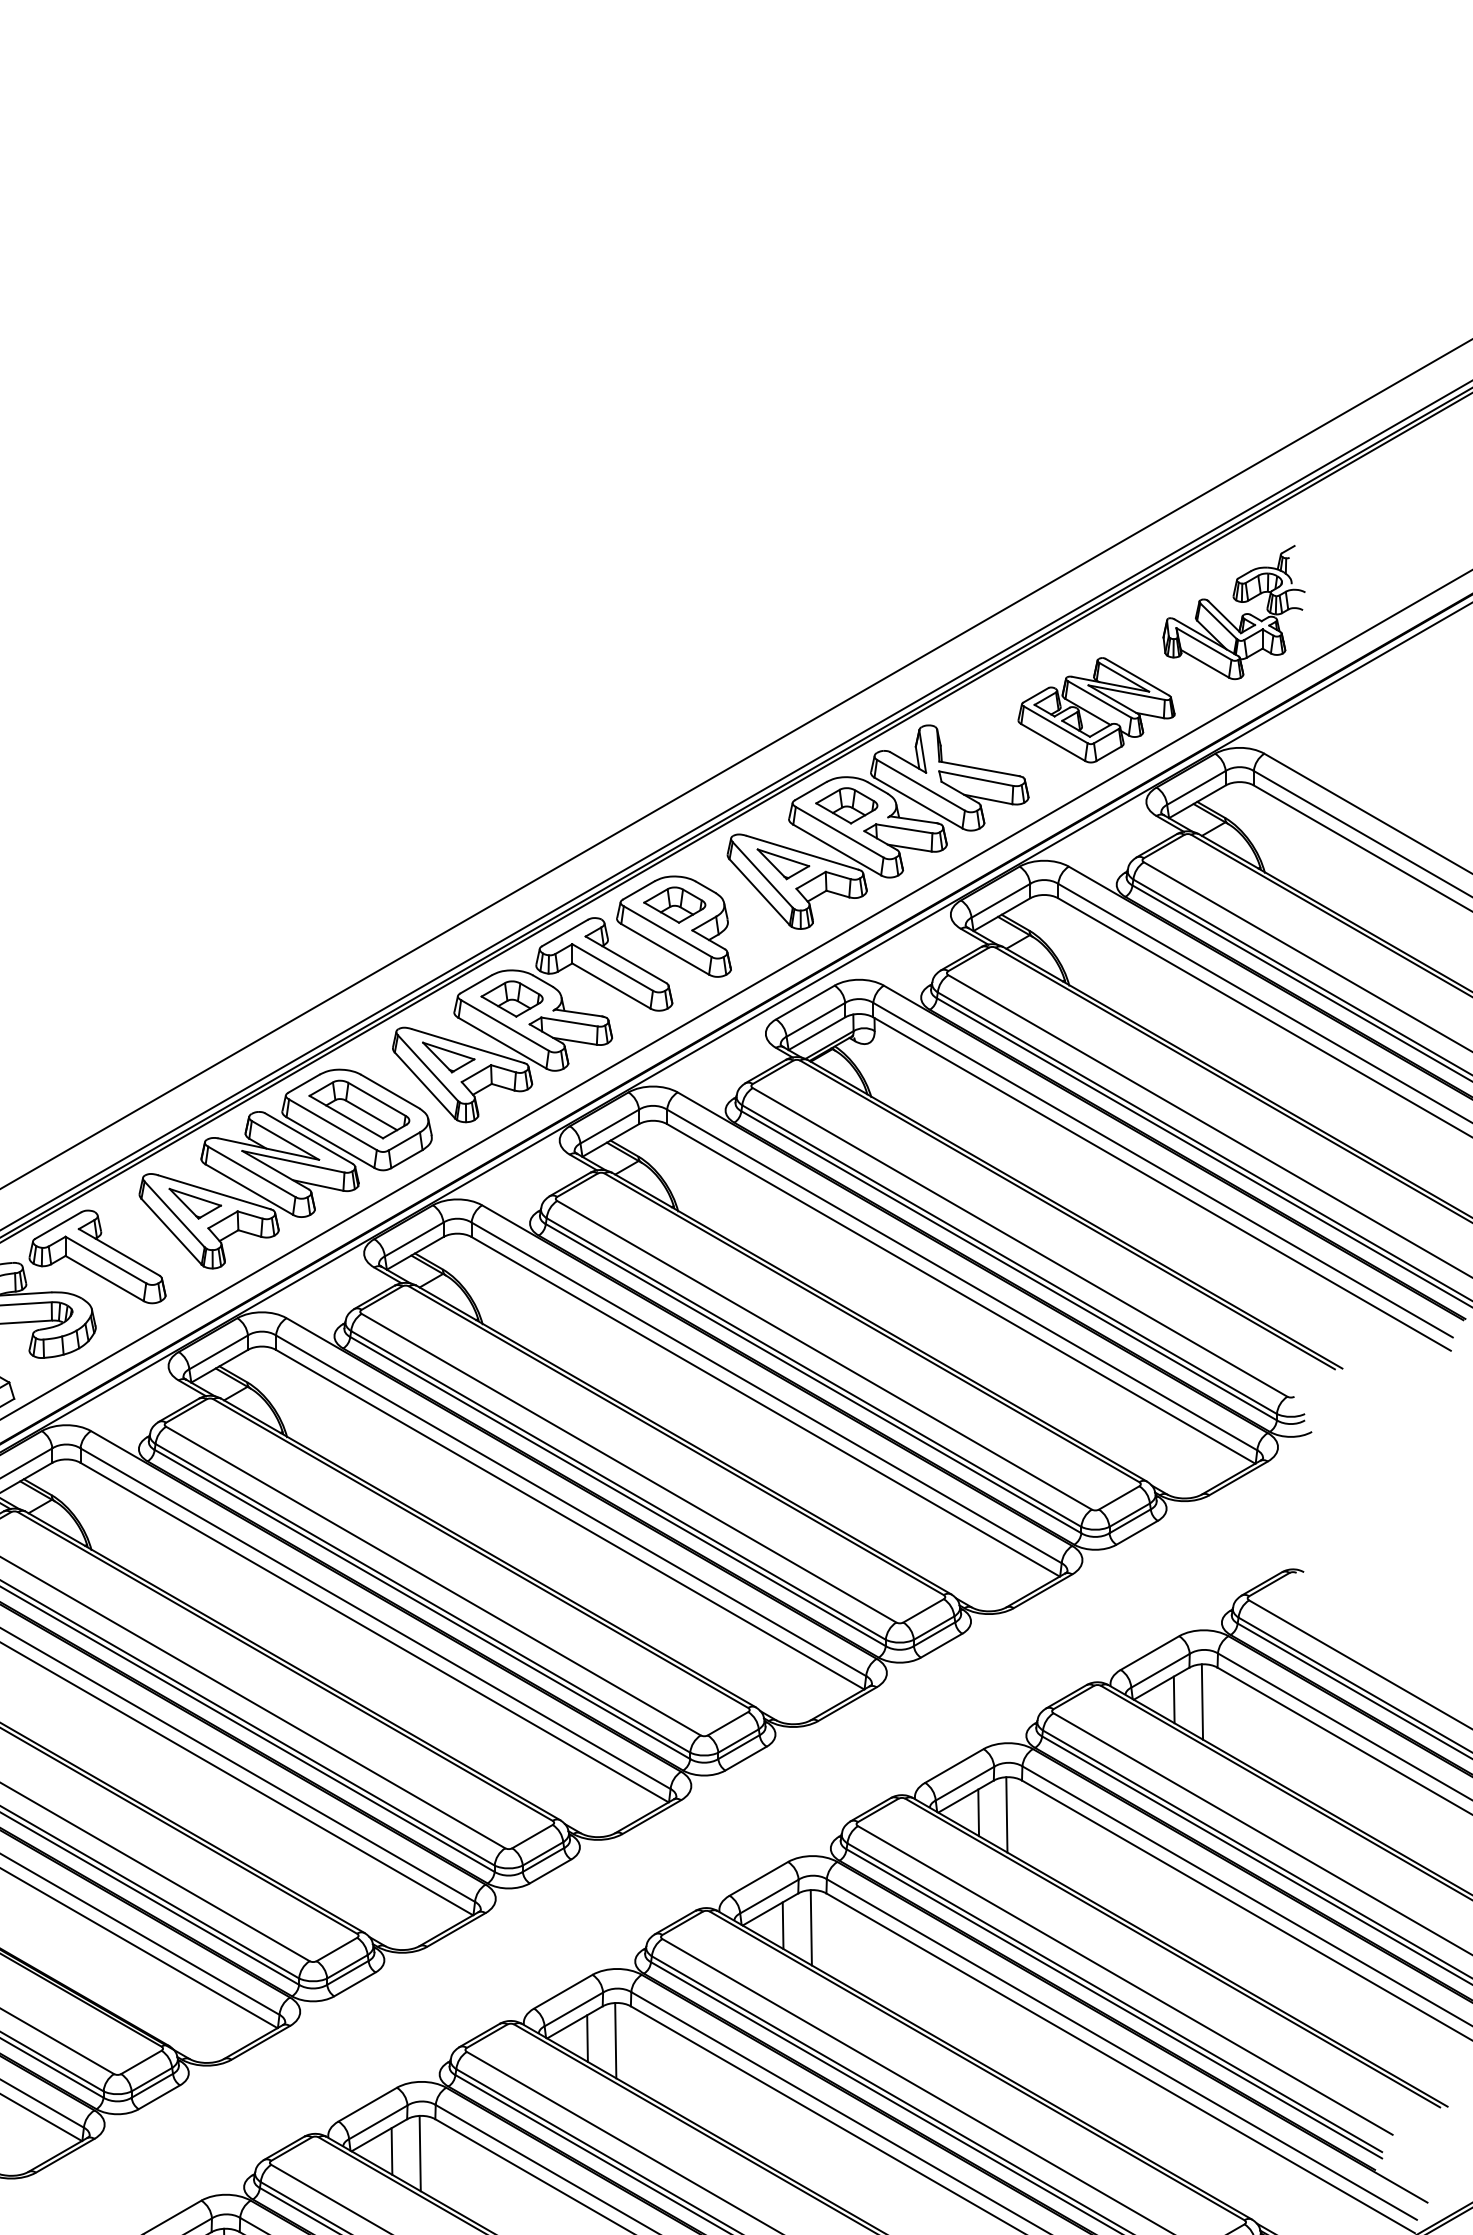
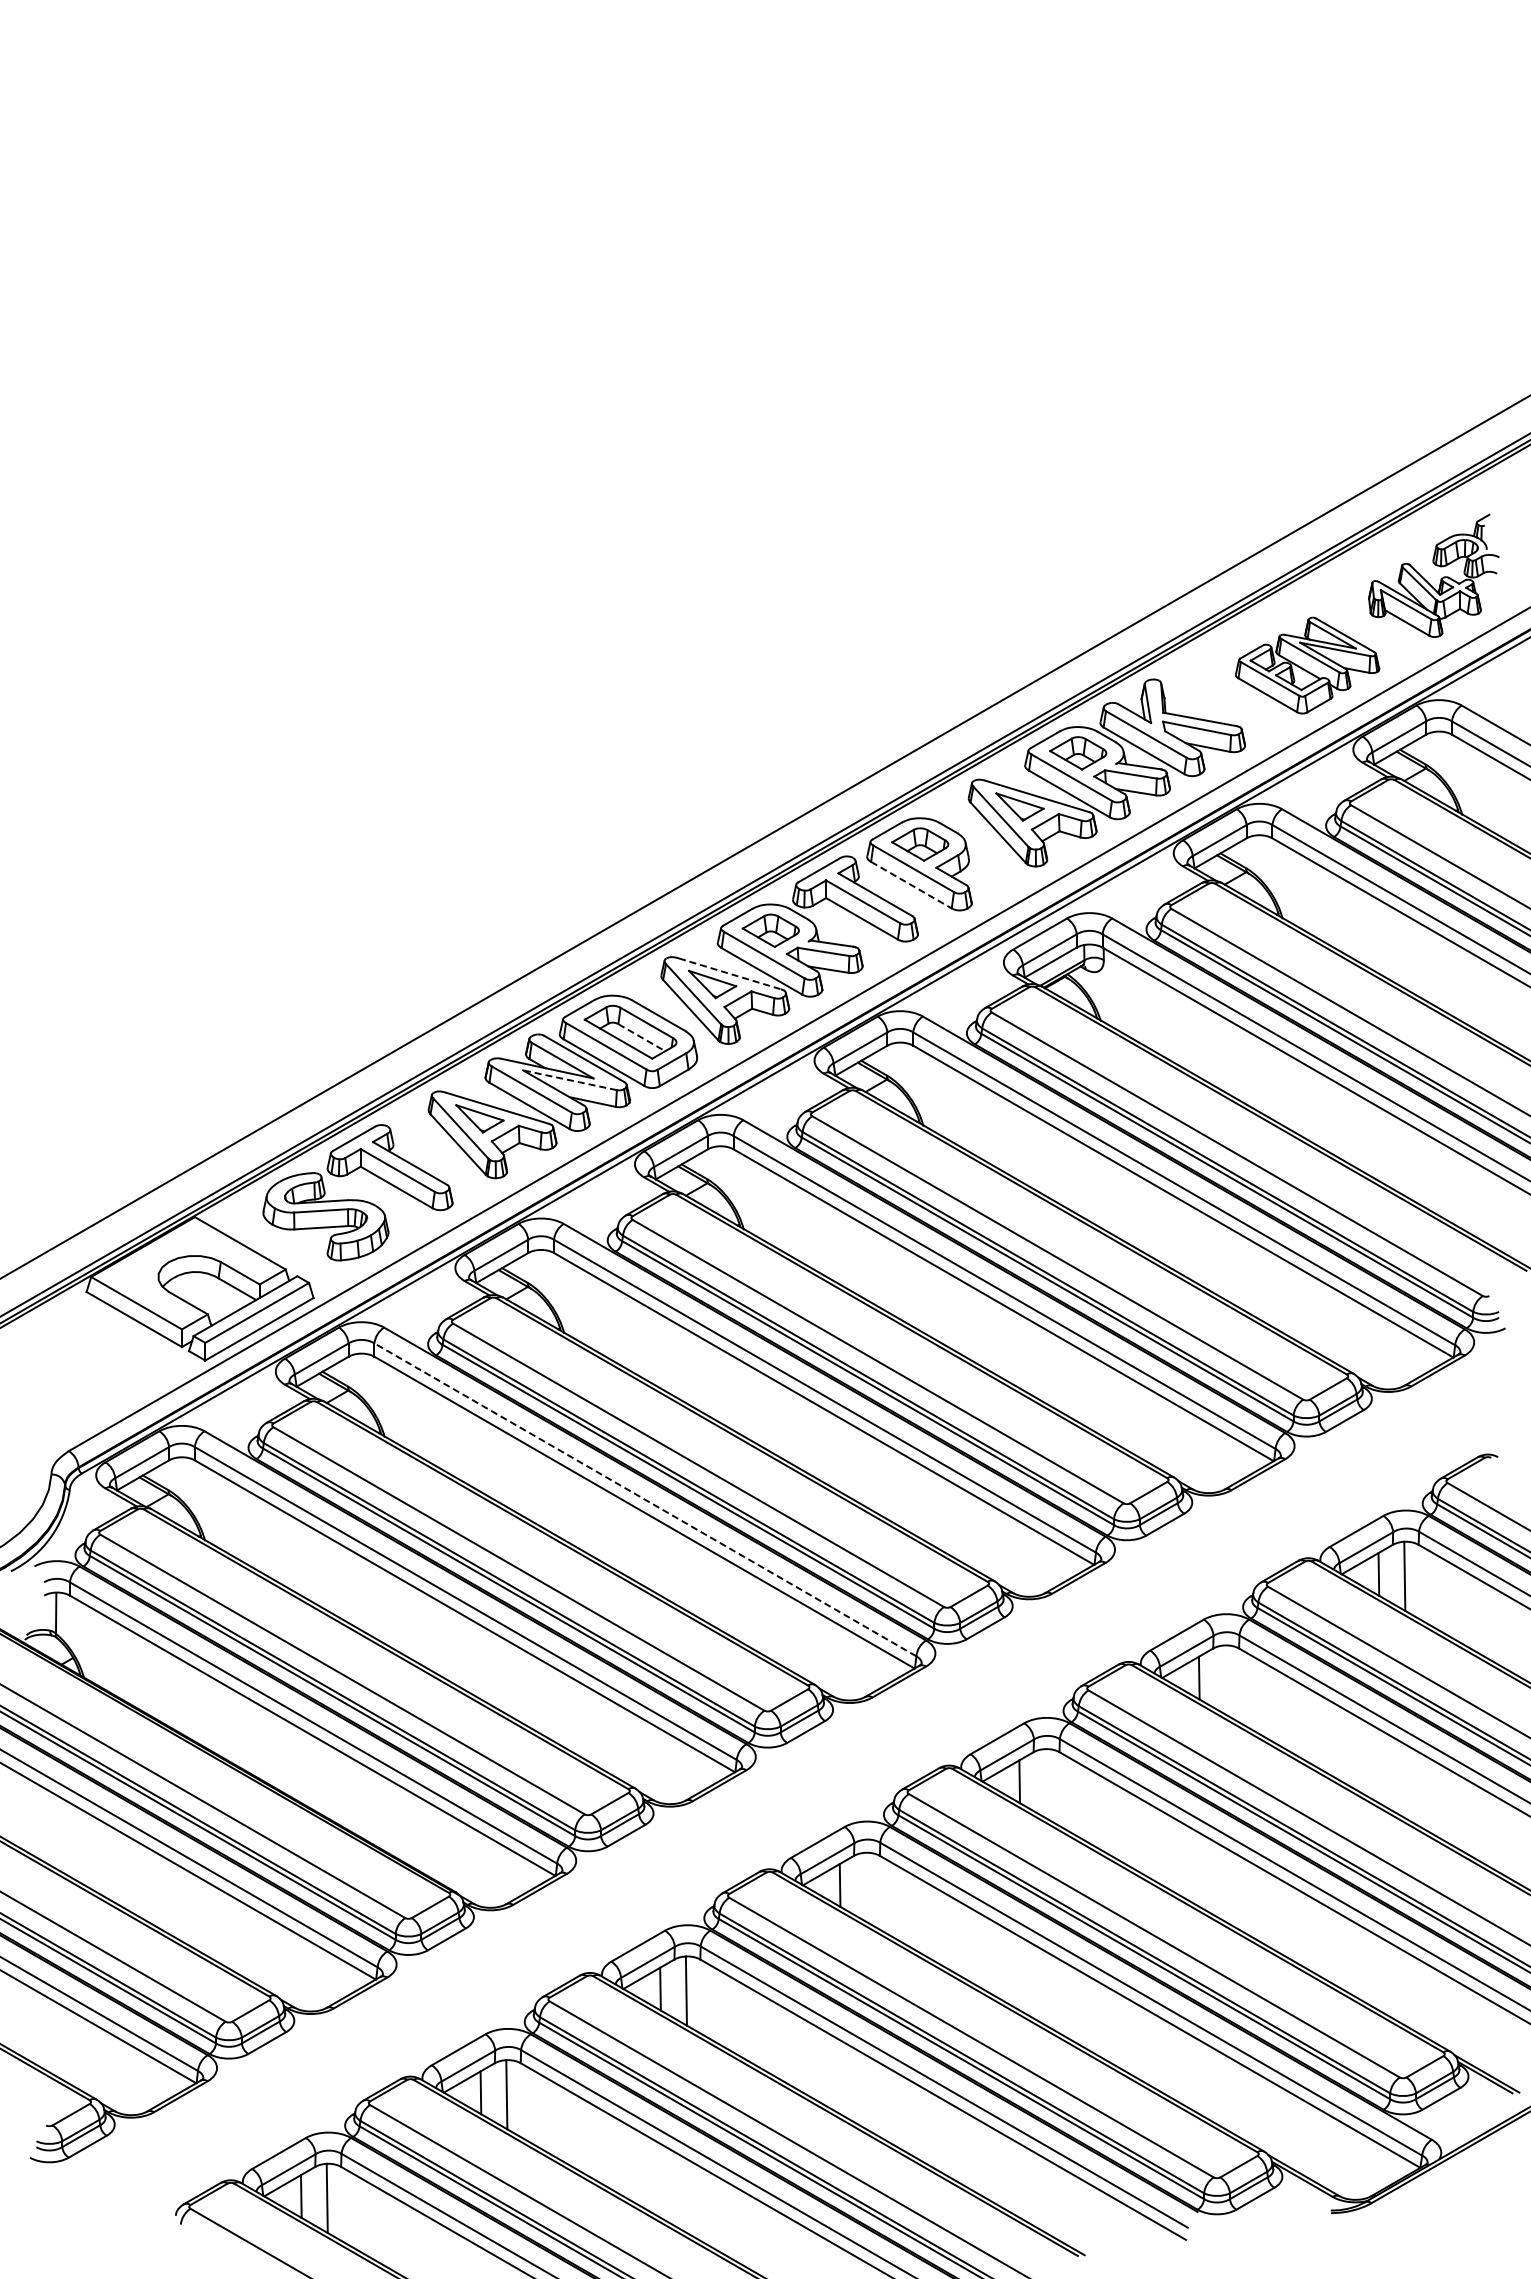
line: (665, 949) -> (911, 885), solid -> dashed
line: (468, 1046) -> (730, 974), solid -> dashed
line: (372, 1115) -> (642, 1037), solid -> dashed
line: (293, 1162) -> (570, 1080), solid -> dashed
line: (375, 1618) -> (645, 1499), solid -> dashed
line: (1006, 1814) -> (1224, 1679), removed
line: (811, 1927) -> (1045, 1783), removed
line: (615, 2039) -> (865, 1886), removed

